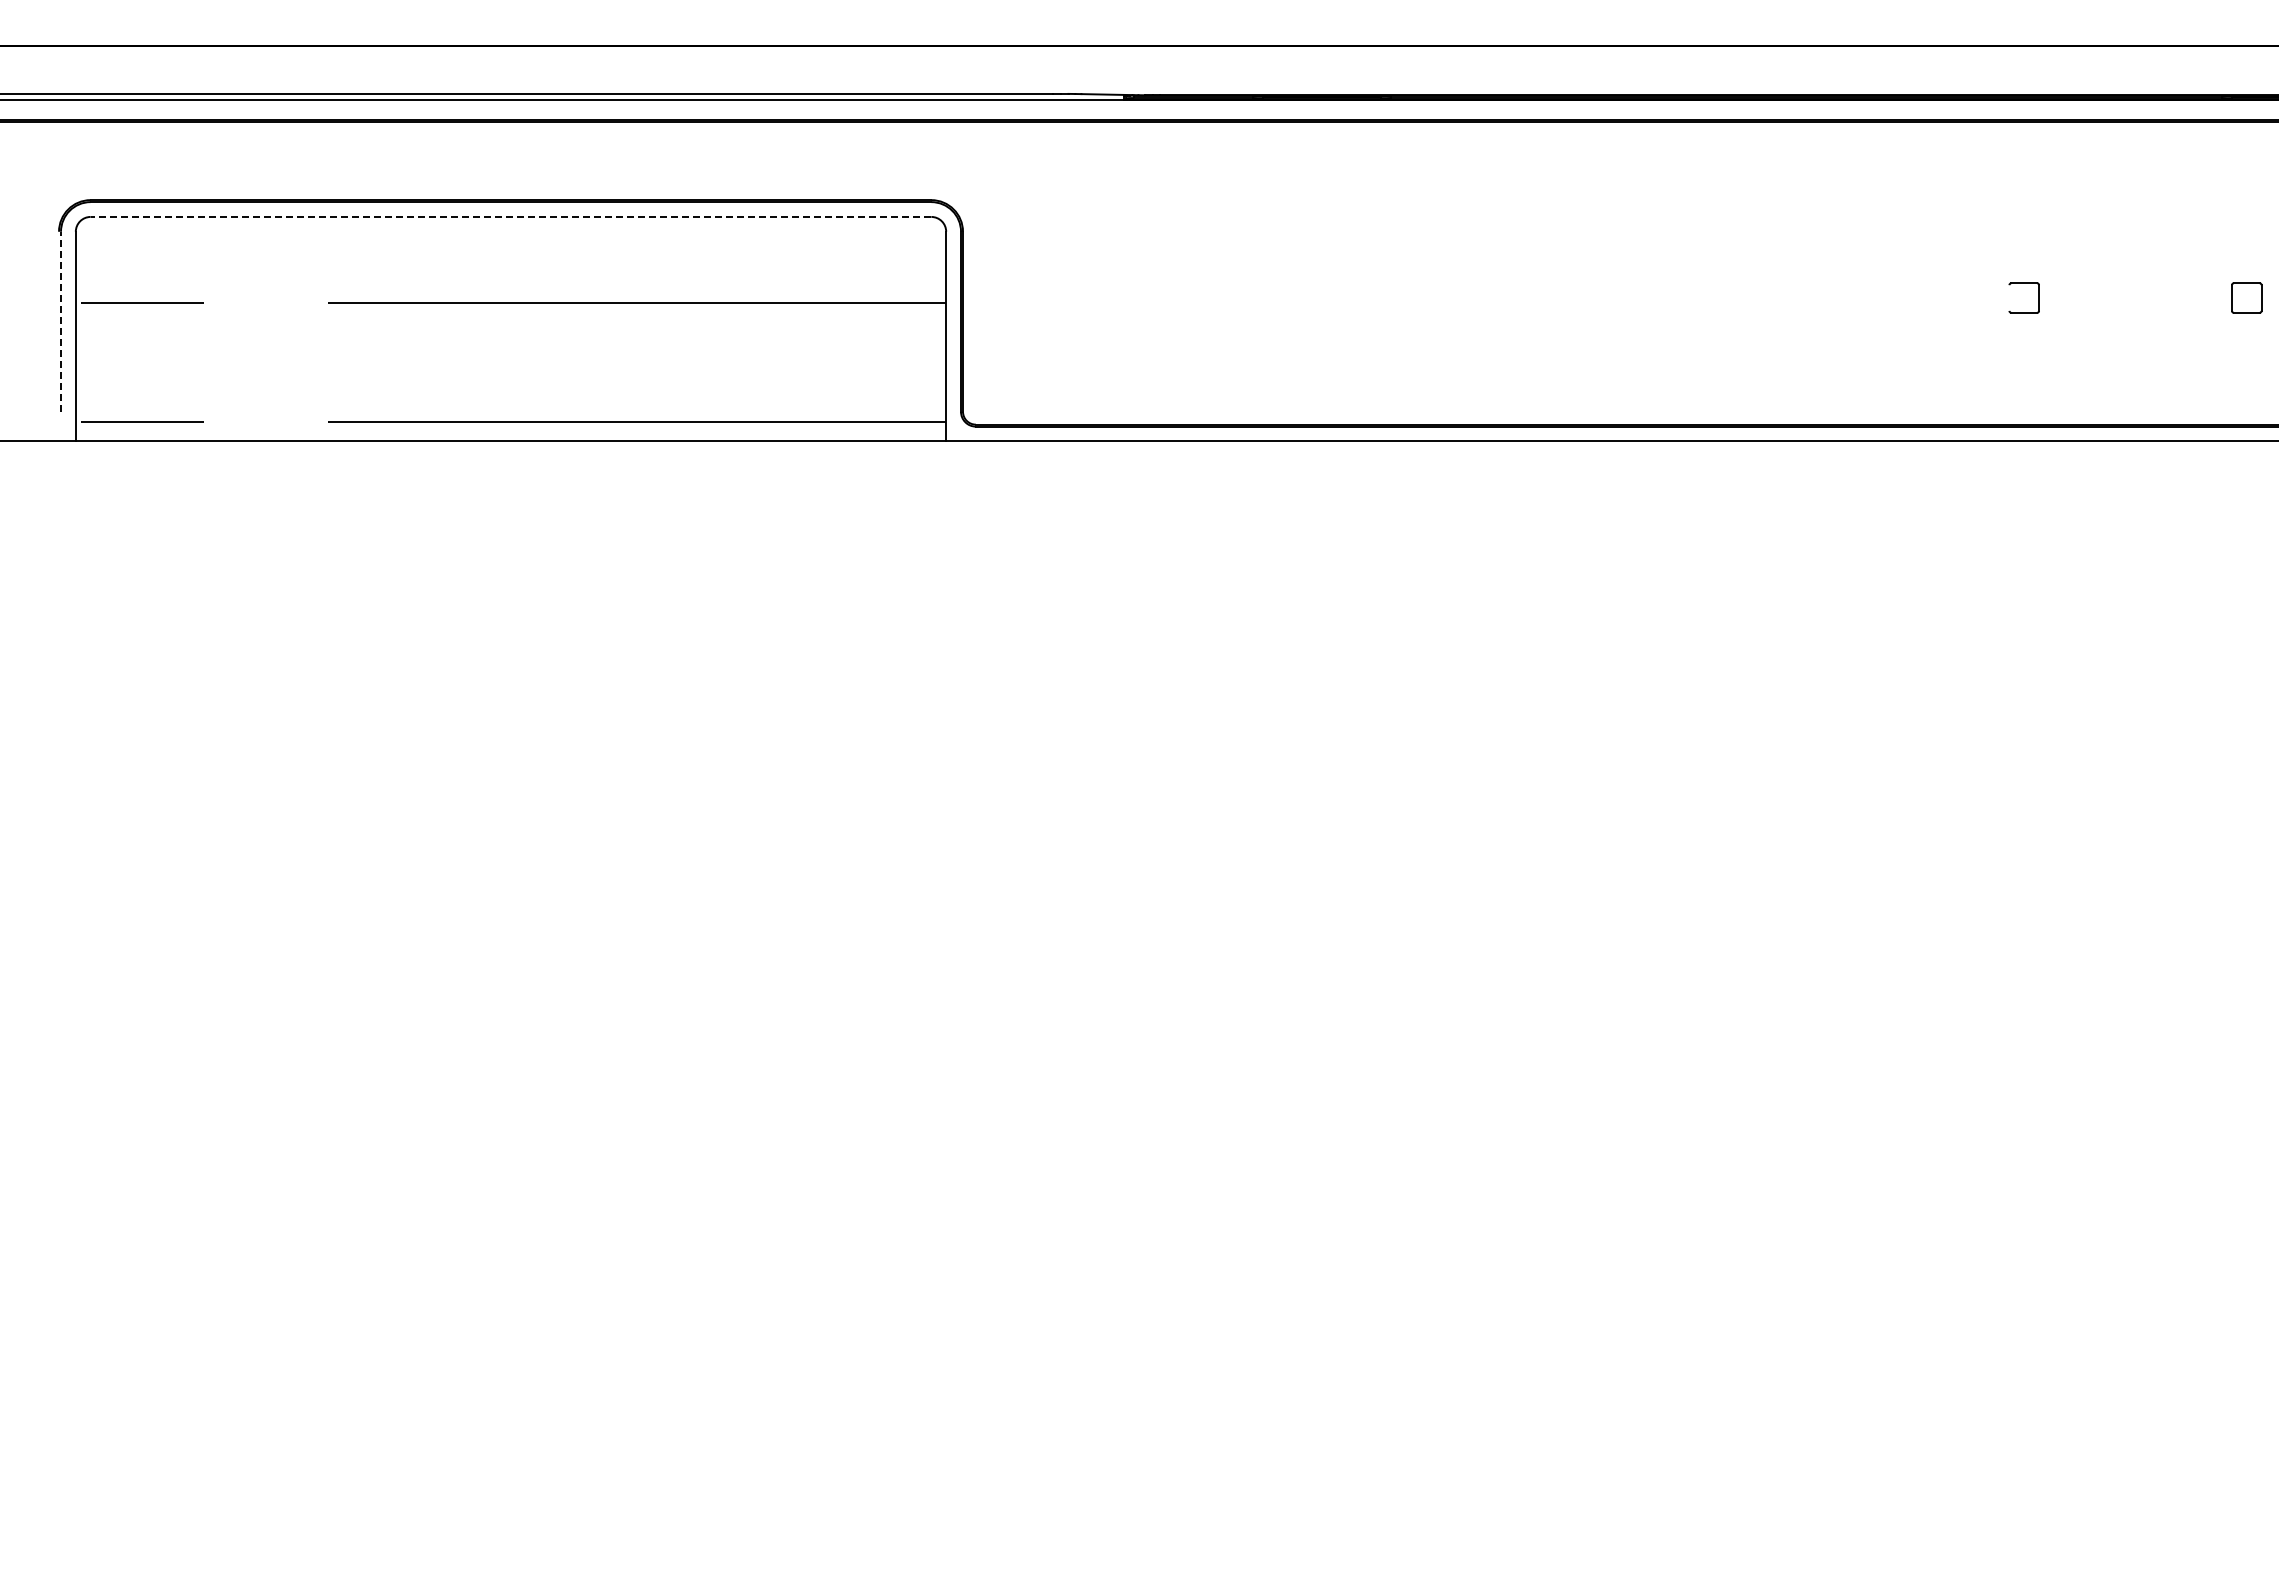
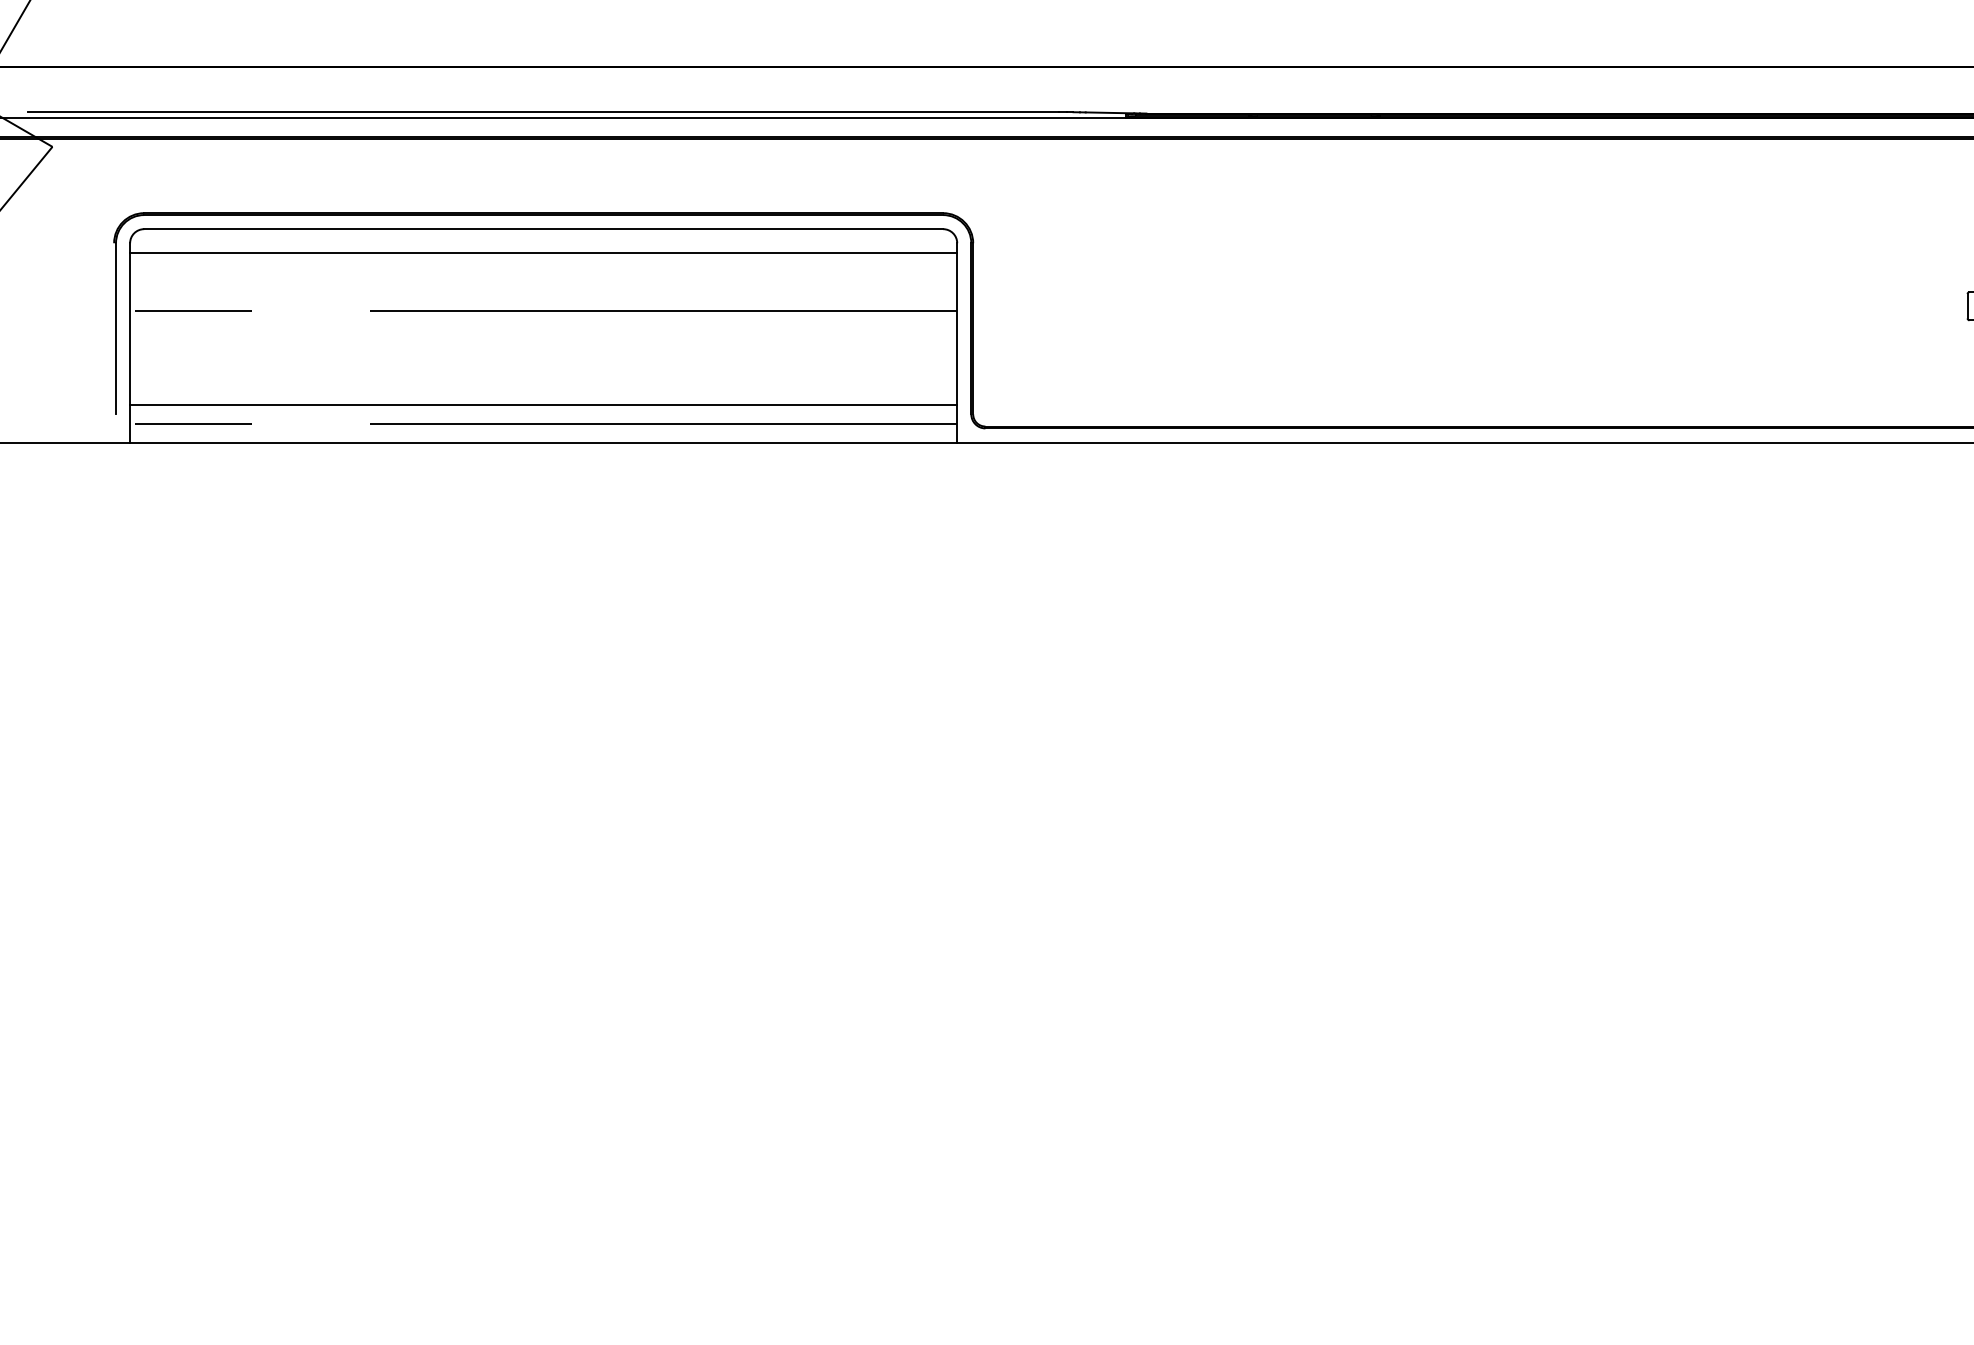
line: (510, 216) -> (543, 228), dashed -> solid
line: (510, 241) -> (543, 252), added
line: (2009, 297) -> (1967, 305), added
line: (61, 321) -> (116, 328), dashed -> solid
line: (510, 401) -> (543, 404), added

